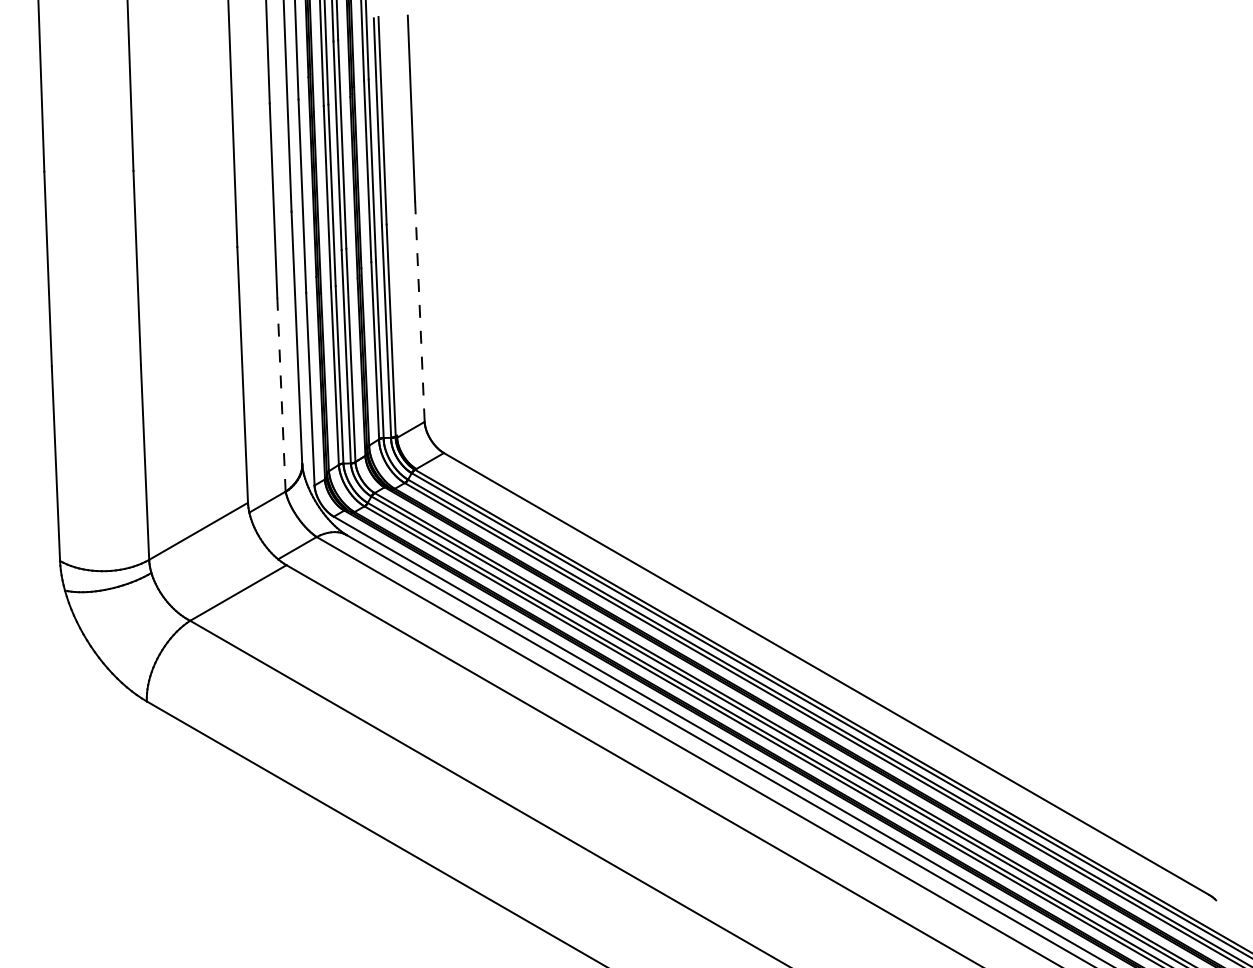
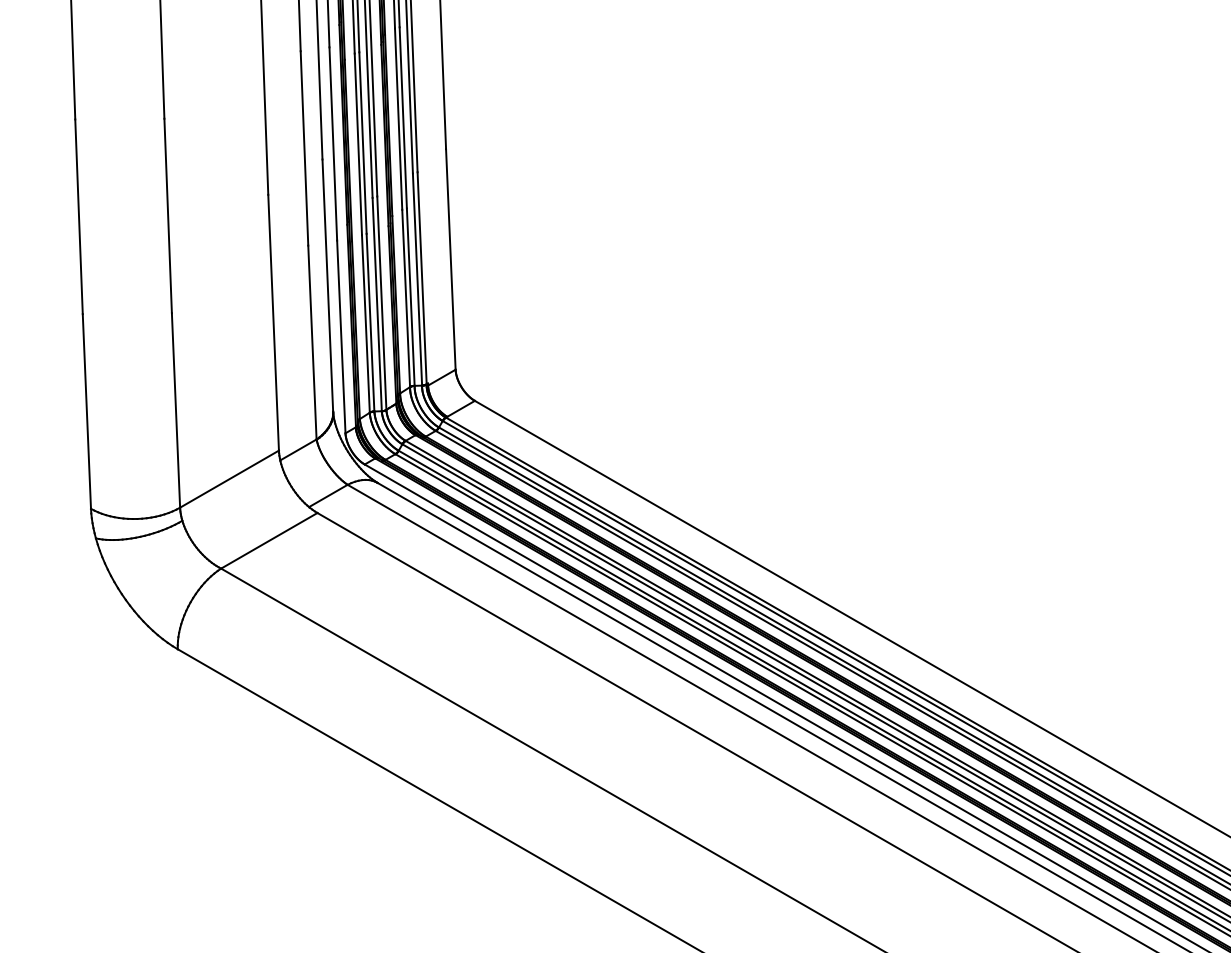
line: (419, 312) -> (450, 260), dashed -> solid
line: (281, 395) -> (312, 343), dashed -> solid

